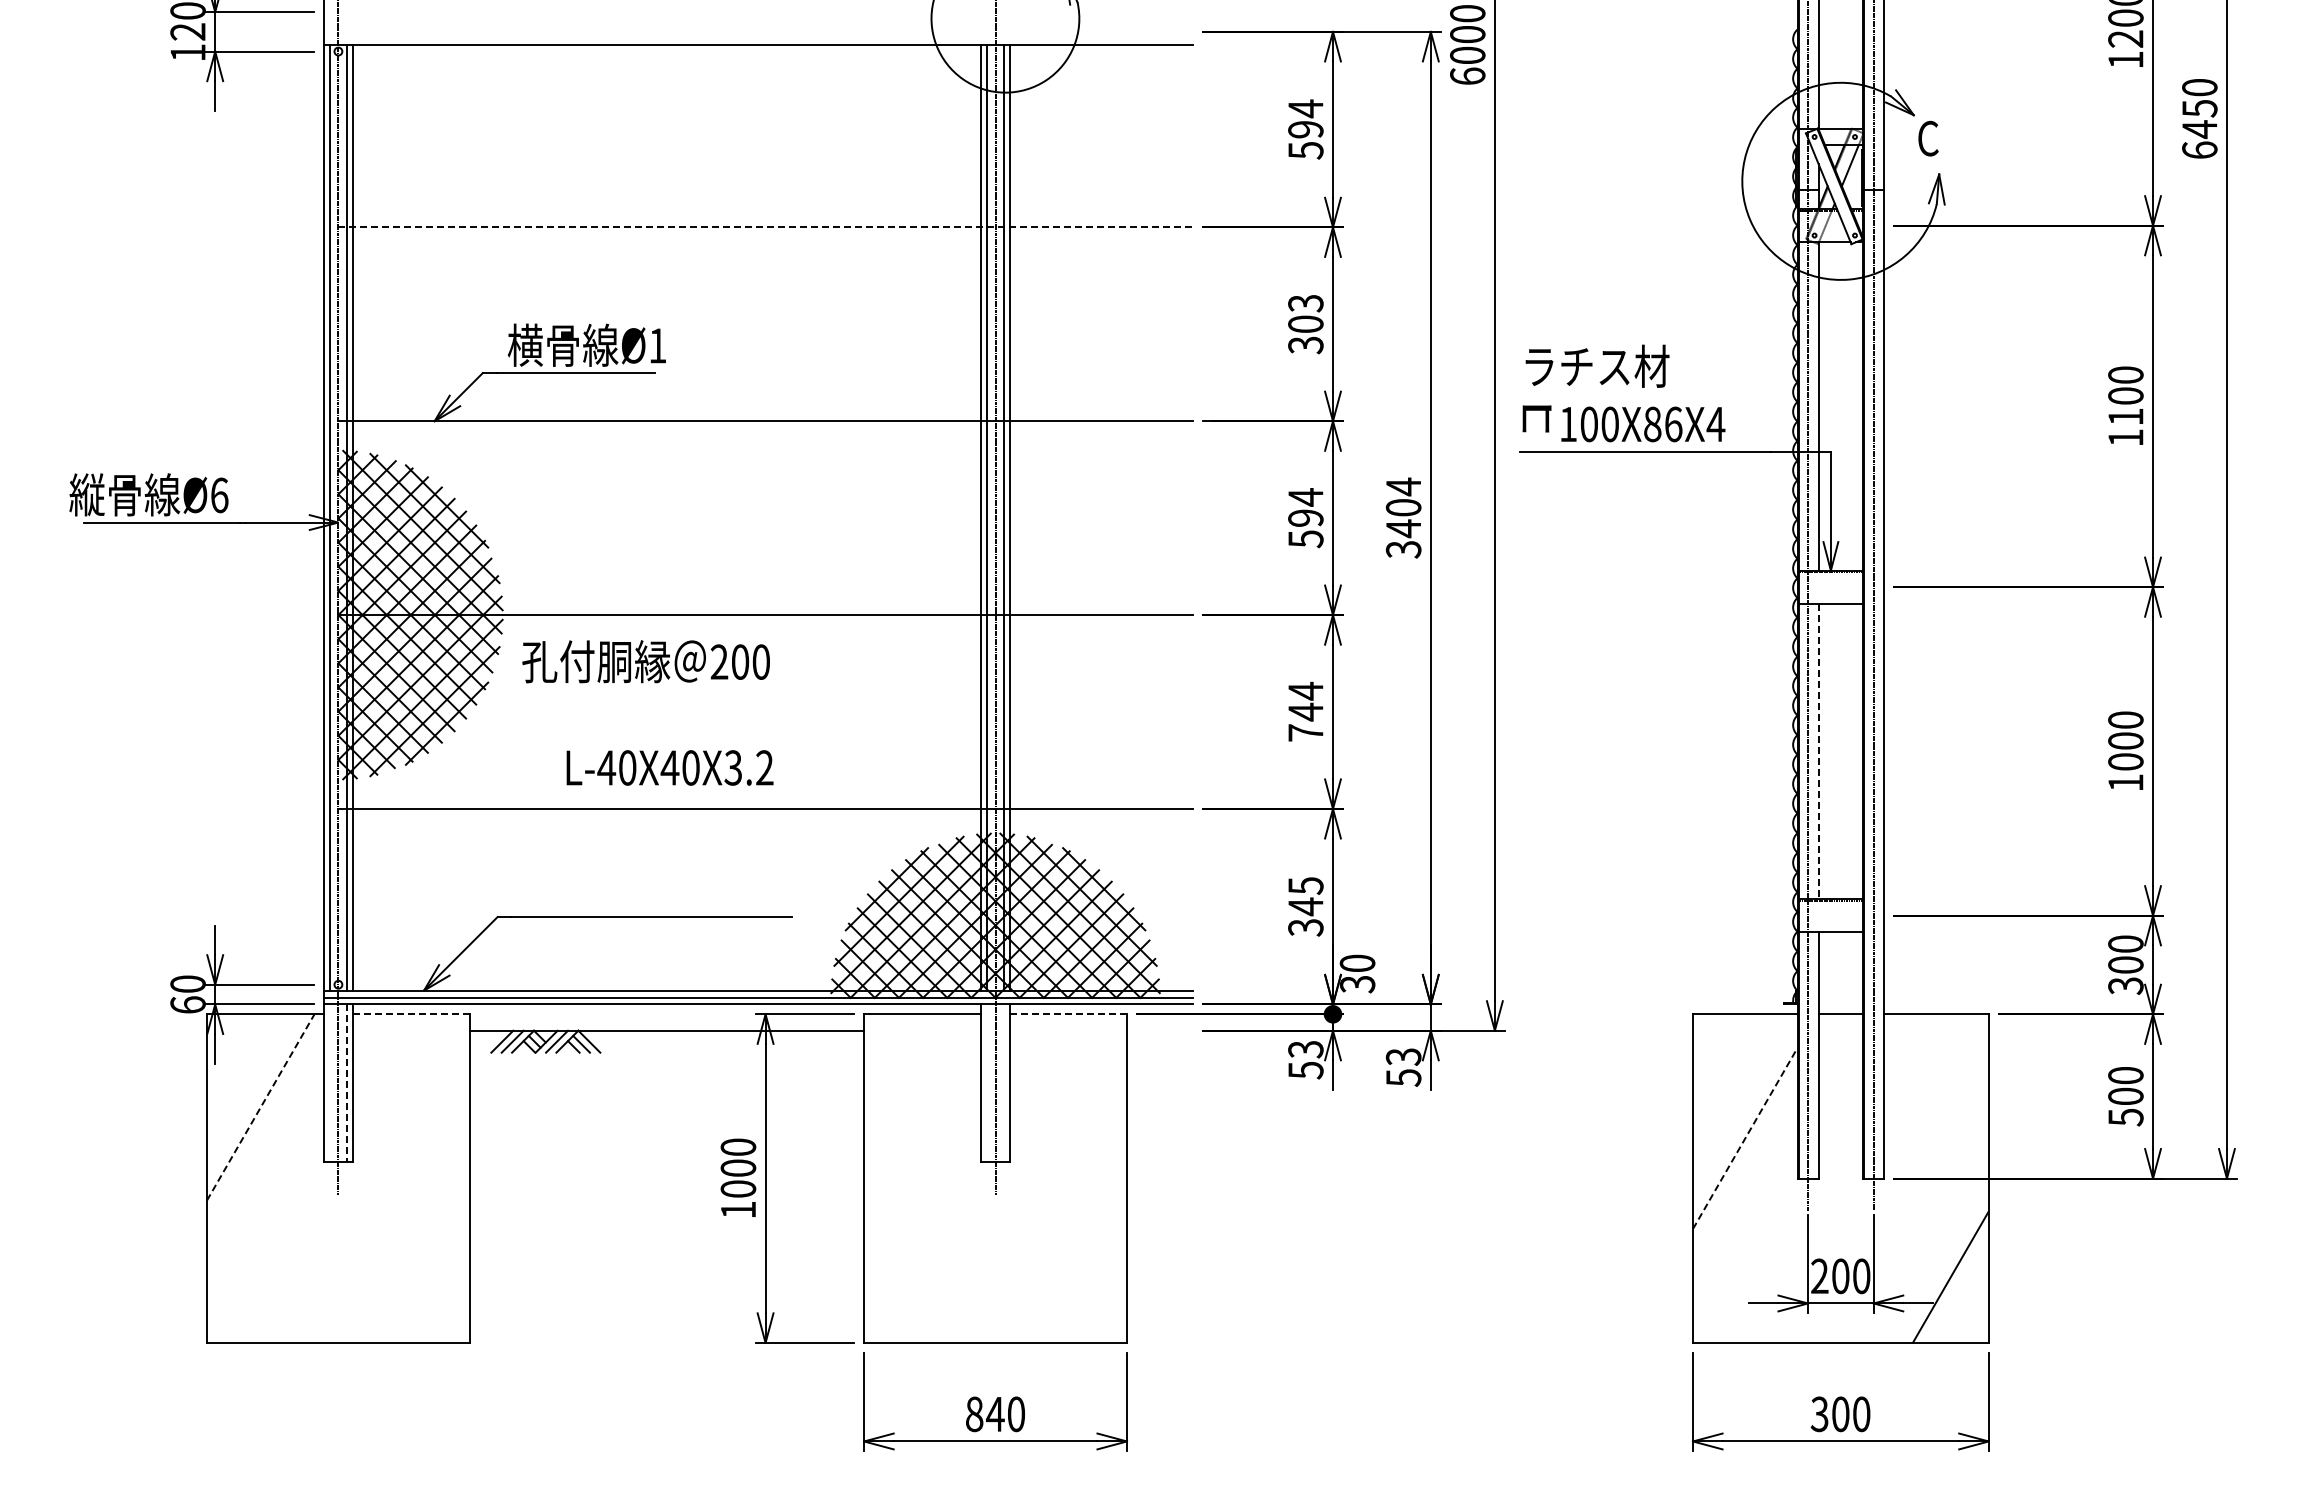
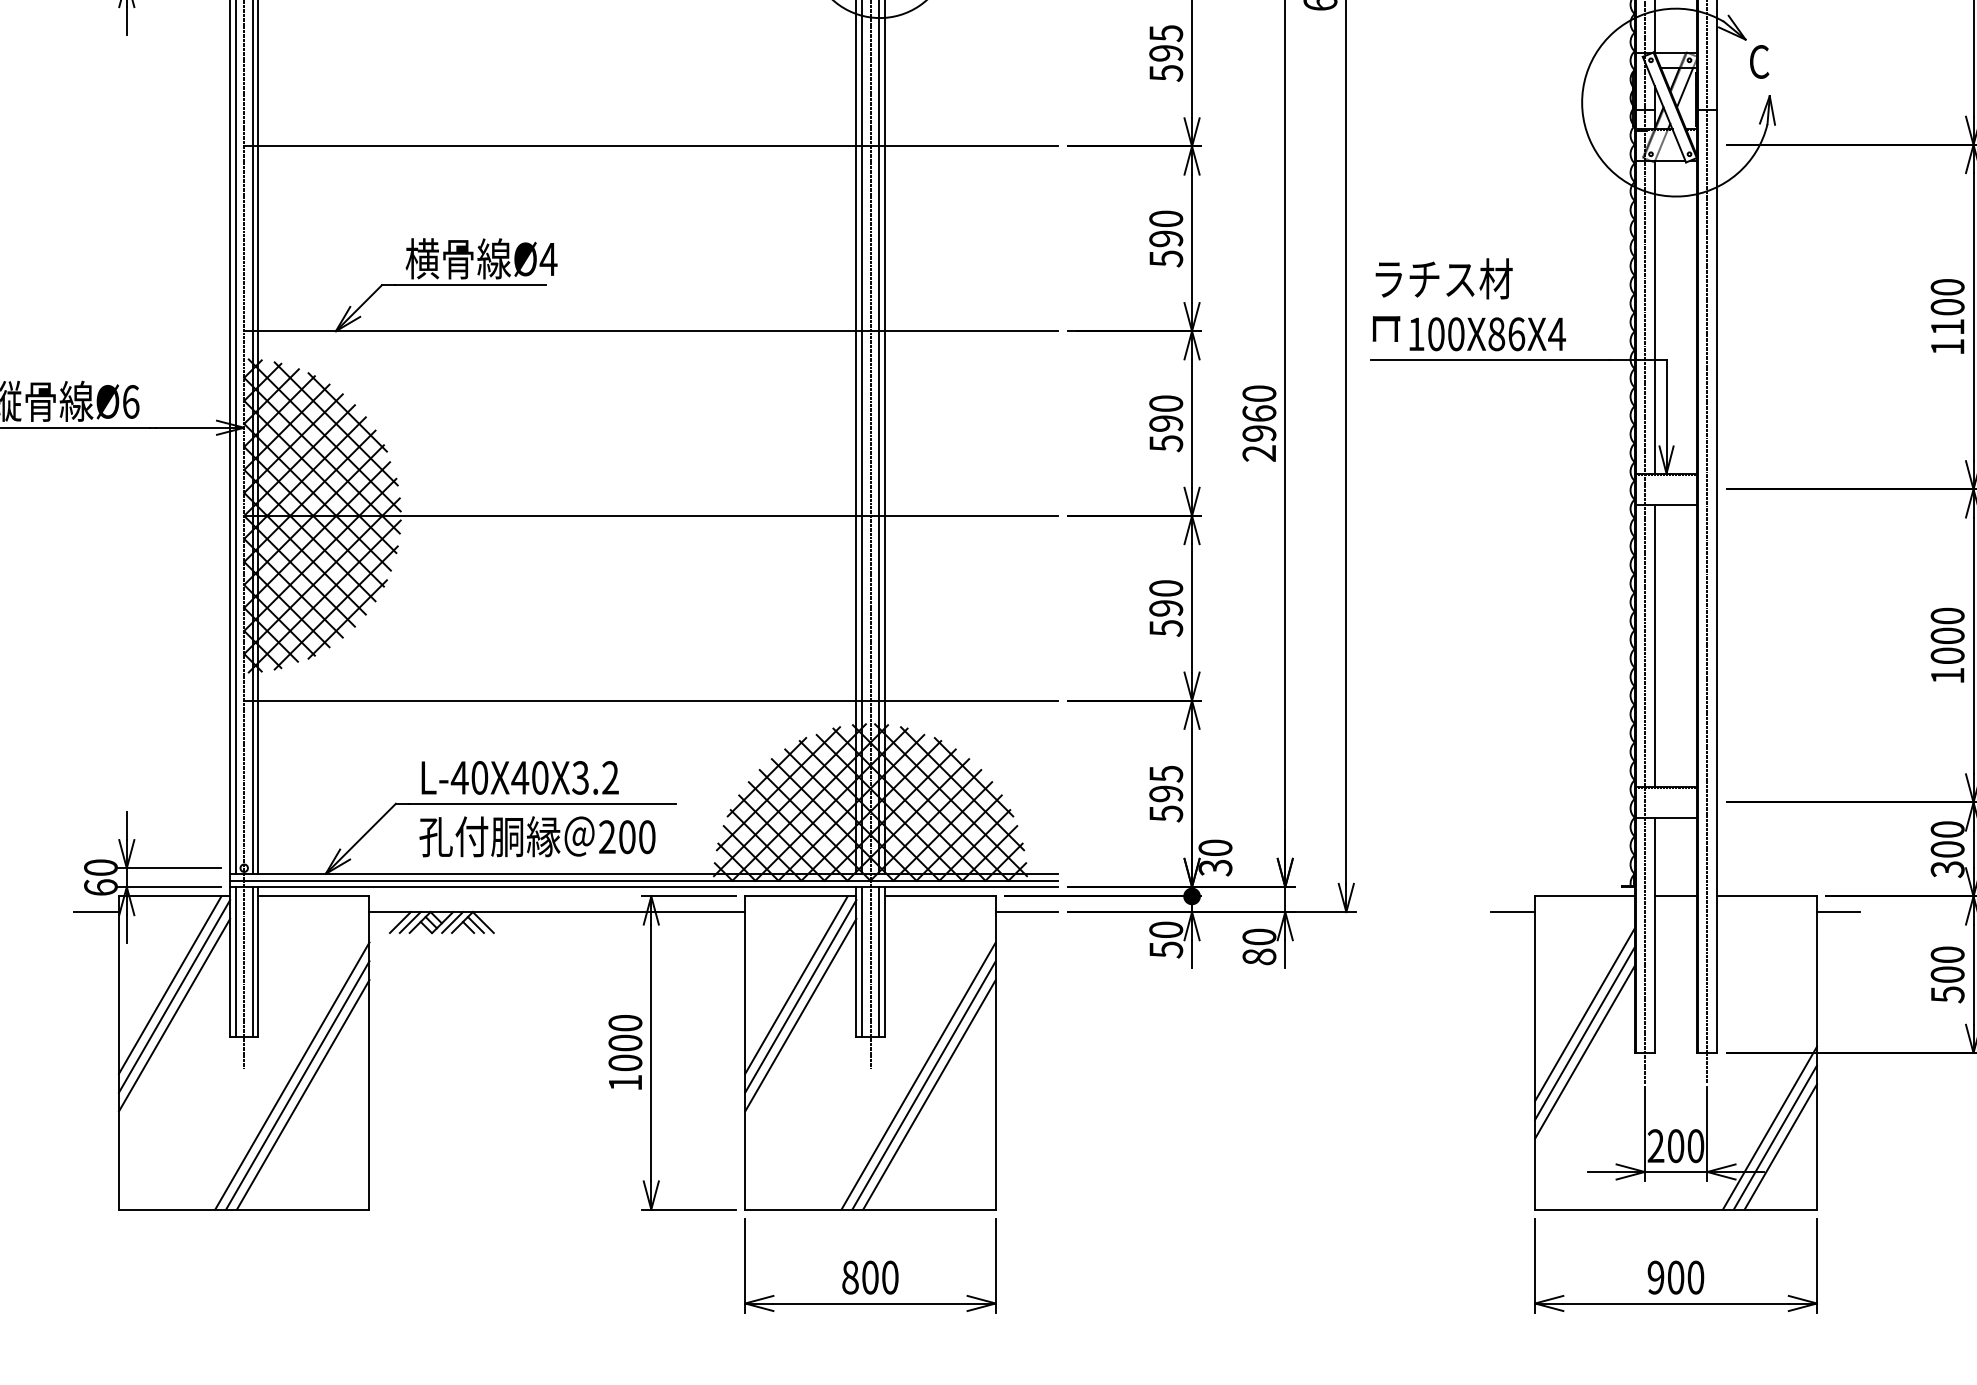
text: (1305, 108) -> (1165, 33), 594 -> 595
line: (766, 227) -> (652, 146), dashed -> solid
text: (1305, 324) -> (1165, 239), 303 -> 590
text: (657, 345) -> (548, 259), Ø1 -> Ø4
text: (1305, 497) -> (1165, 403), 594 -> 590
text: (1403, 517) -> (1259, 422), 3404 -> 2960
text: (645, 661) -> (536, 836), moved
text: (1305, 711) -> (1165, 607), 744 -> 590
line: (1818, 751) -> (1654, 645), dashed -> solid
text: (669, 767) -> (519, 777), moved
text: (1305, 916) -> (1165, 803), 345 -> 595
line: (412, 1014) -> (314, 896), dashed -> solid
line: (1069, 1014) -> (940, 896), dashed -> solid
line: (183, 1030) -> (96, 911), added
line: (1159, 1030) -> (1026, 911), added
line: (1669, 1030) -> (1512, 911), added
line: (2011, 1030) -> (1838, 911), added
text: (1305, 1049) -> (1165, 929), 53 -> 50
text: (1403, 1067) -> (1259, 947), 53 -> 80
line: (329, 1083) -> (235, 962), added
line: (347, 1083) -> (252, 962), dashed -> solid
line: (986, 1083) -> (861, 962), added
line: (1004, 1083) -> (879, 962), added
line: (260, 1107) -> (169, 985), dashed -> solid
line: (917, 1107) -> (796, 985), added
line: (265, 1119) -> (174, 996), added
line: (922, 1119) -> (800, 996), added
line: (265, 1138) -> (174, 1014), added
line: (922, 1138) -> (800, 1014), added
line: (1745, 1138) -> (1585, 1014), dashed -> solid
line: (1745, 1157) -> (1585, 1032), added
line: (1745, 1177) -> (1585, 1051), added
line: (388, 1202) -> (291, 1075), added
line: (1046, 1202) -> (919, 1075), added
line: (394, 1212) -> (297, 1085), added
line: (1051, 1212) -> (923, 1085), added
line: (399, 1222) -> (302, 1094), added
line: (1057, 1222) -> (929, 1094), added
line: (1939, 1257) -> (1770, 1128), added
line: (1944, 1266) -> (1774, 1136), added
text: (994, 1414) -> (869, 1277), 840 -> 800
text: (1819, 1414) -> (1655, 1277), 300 -> 900

